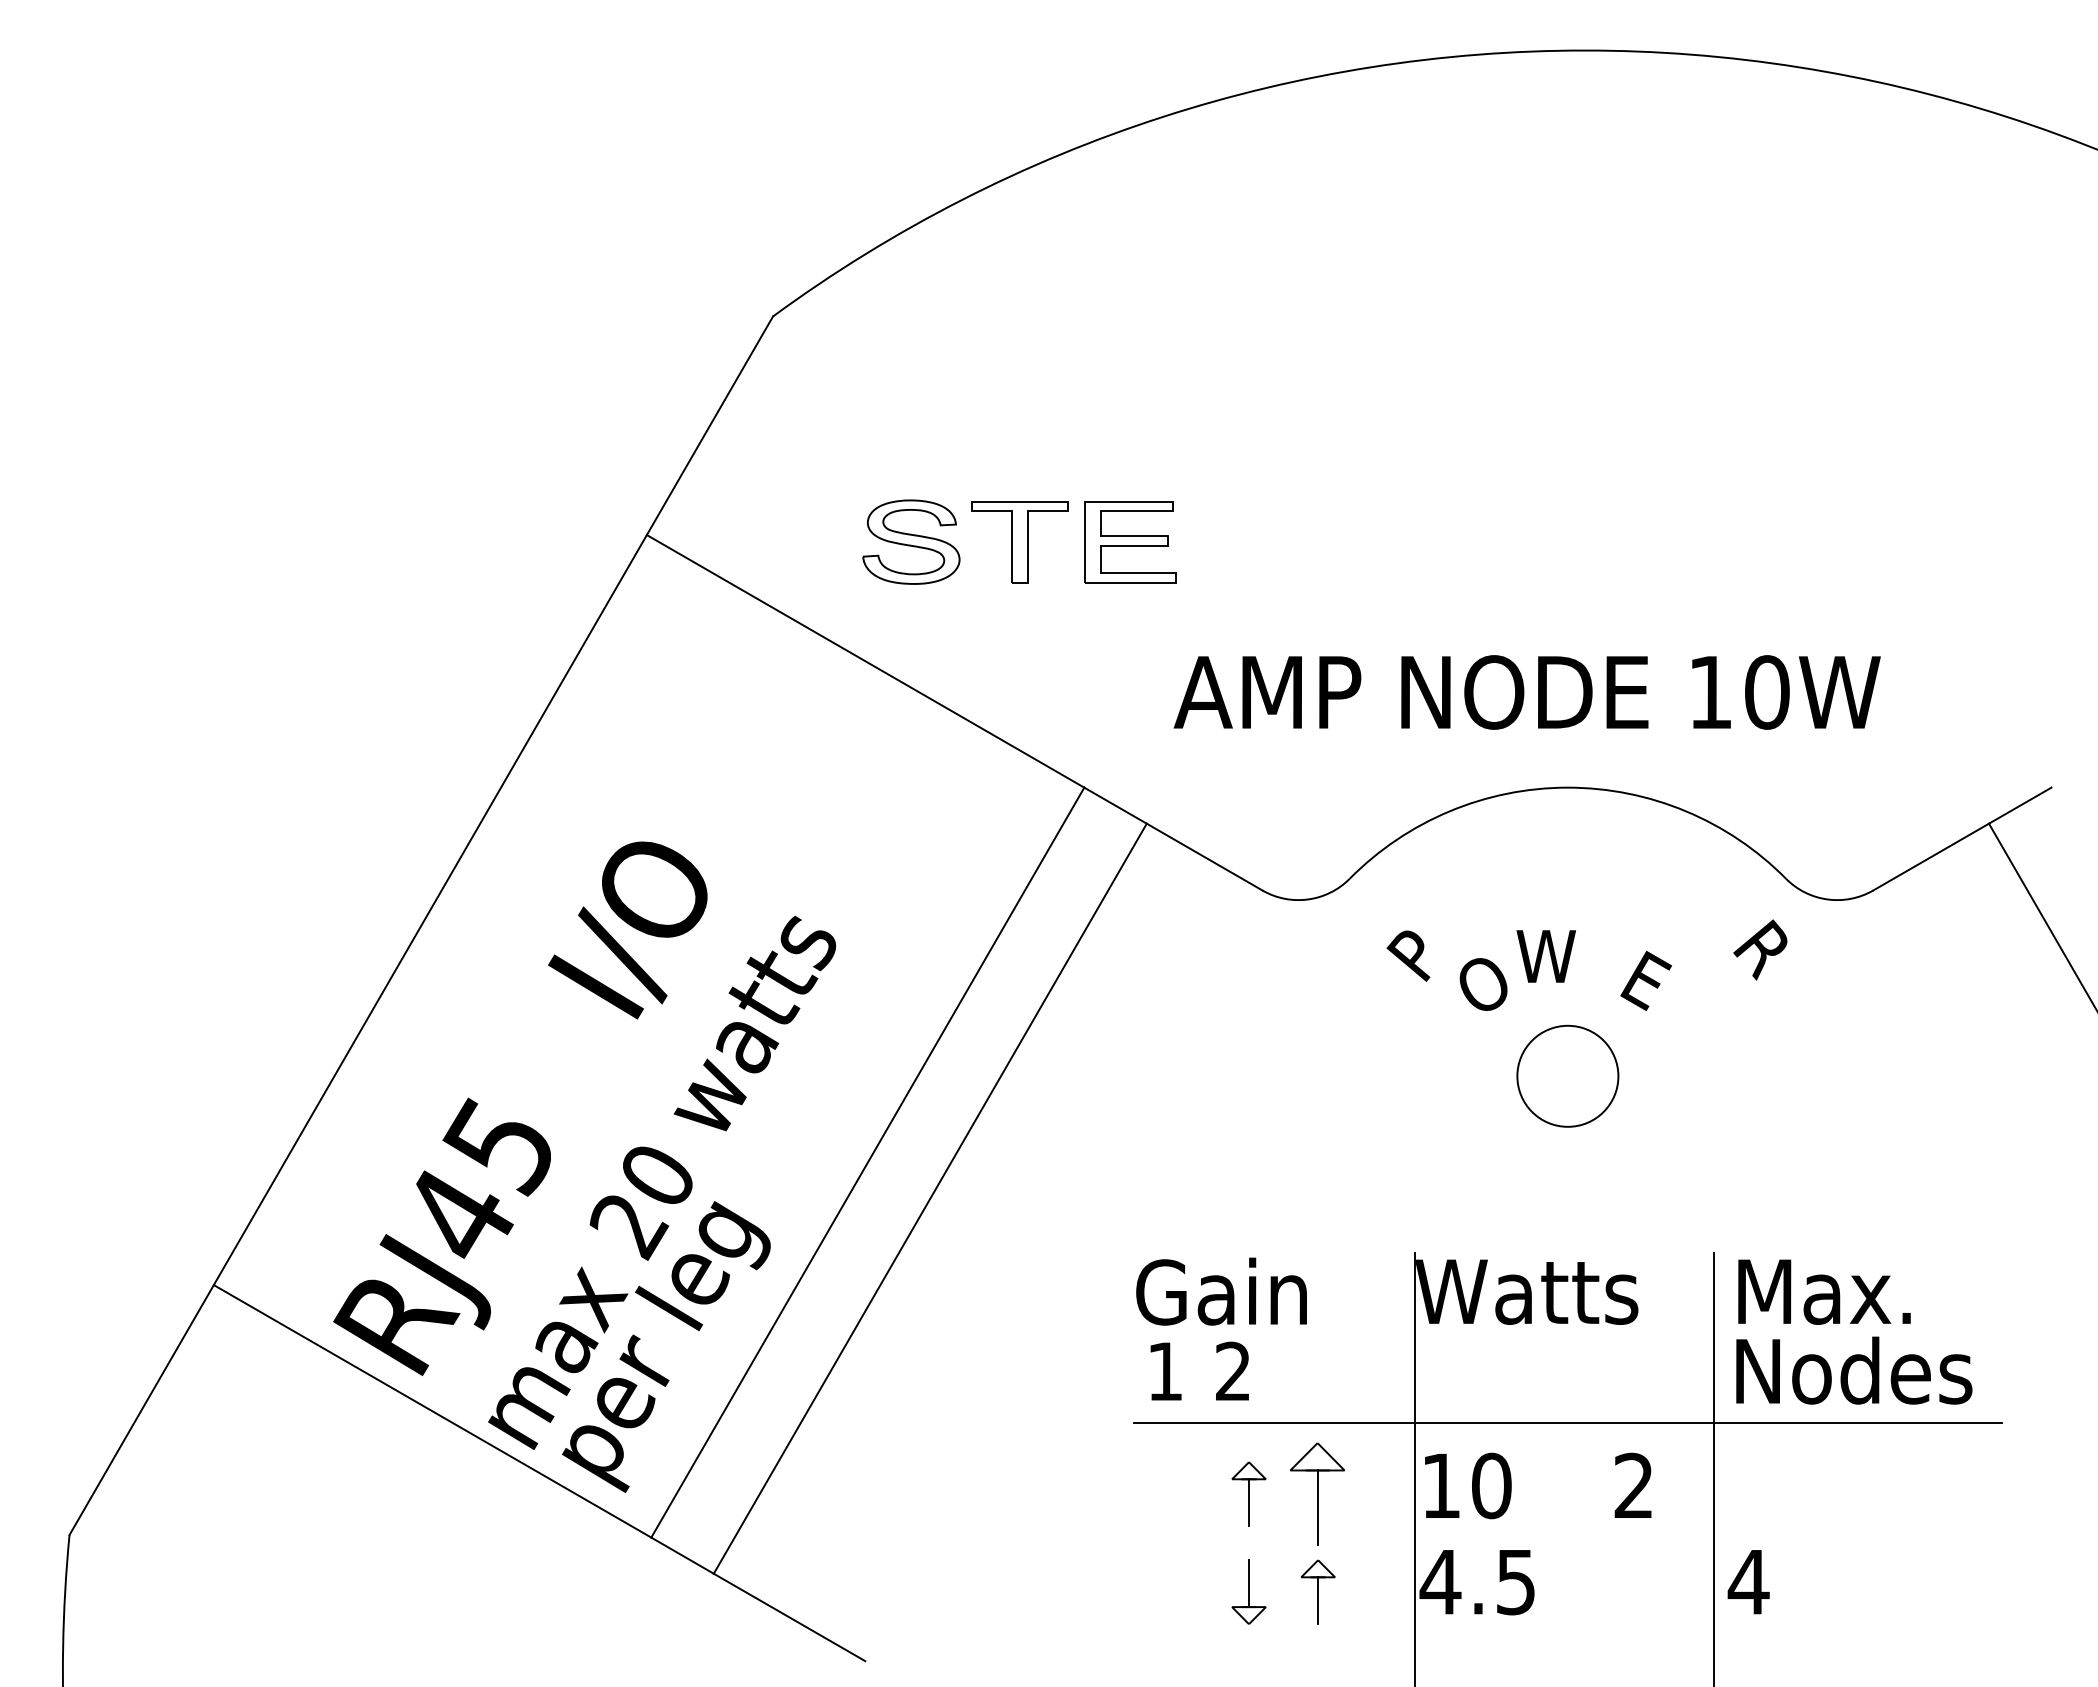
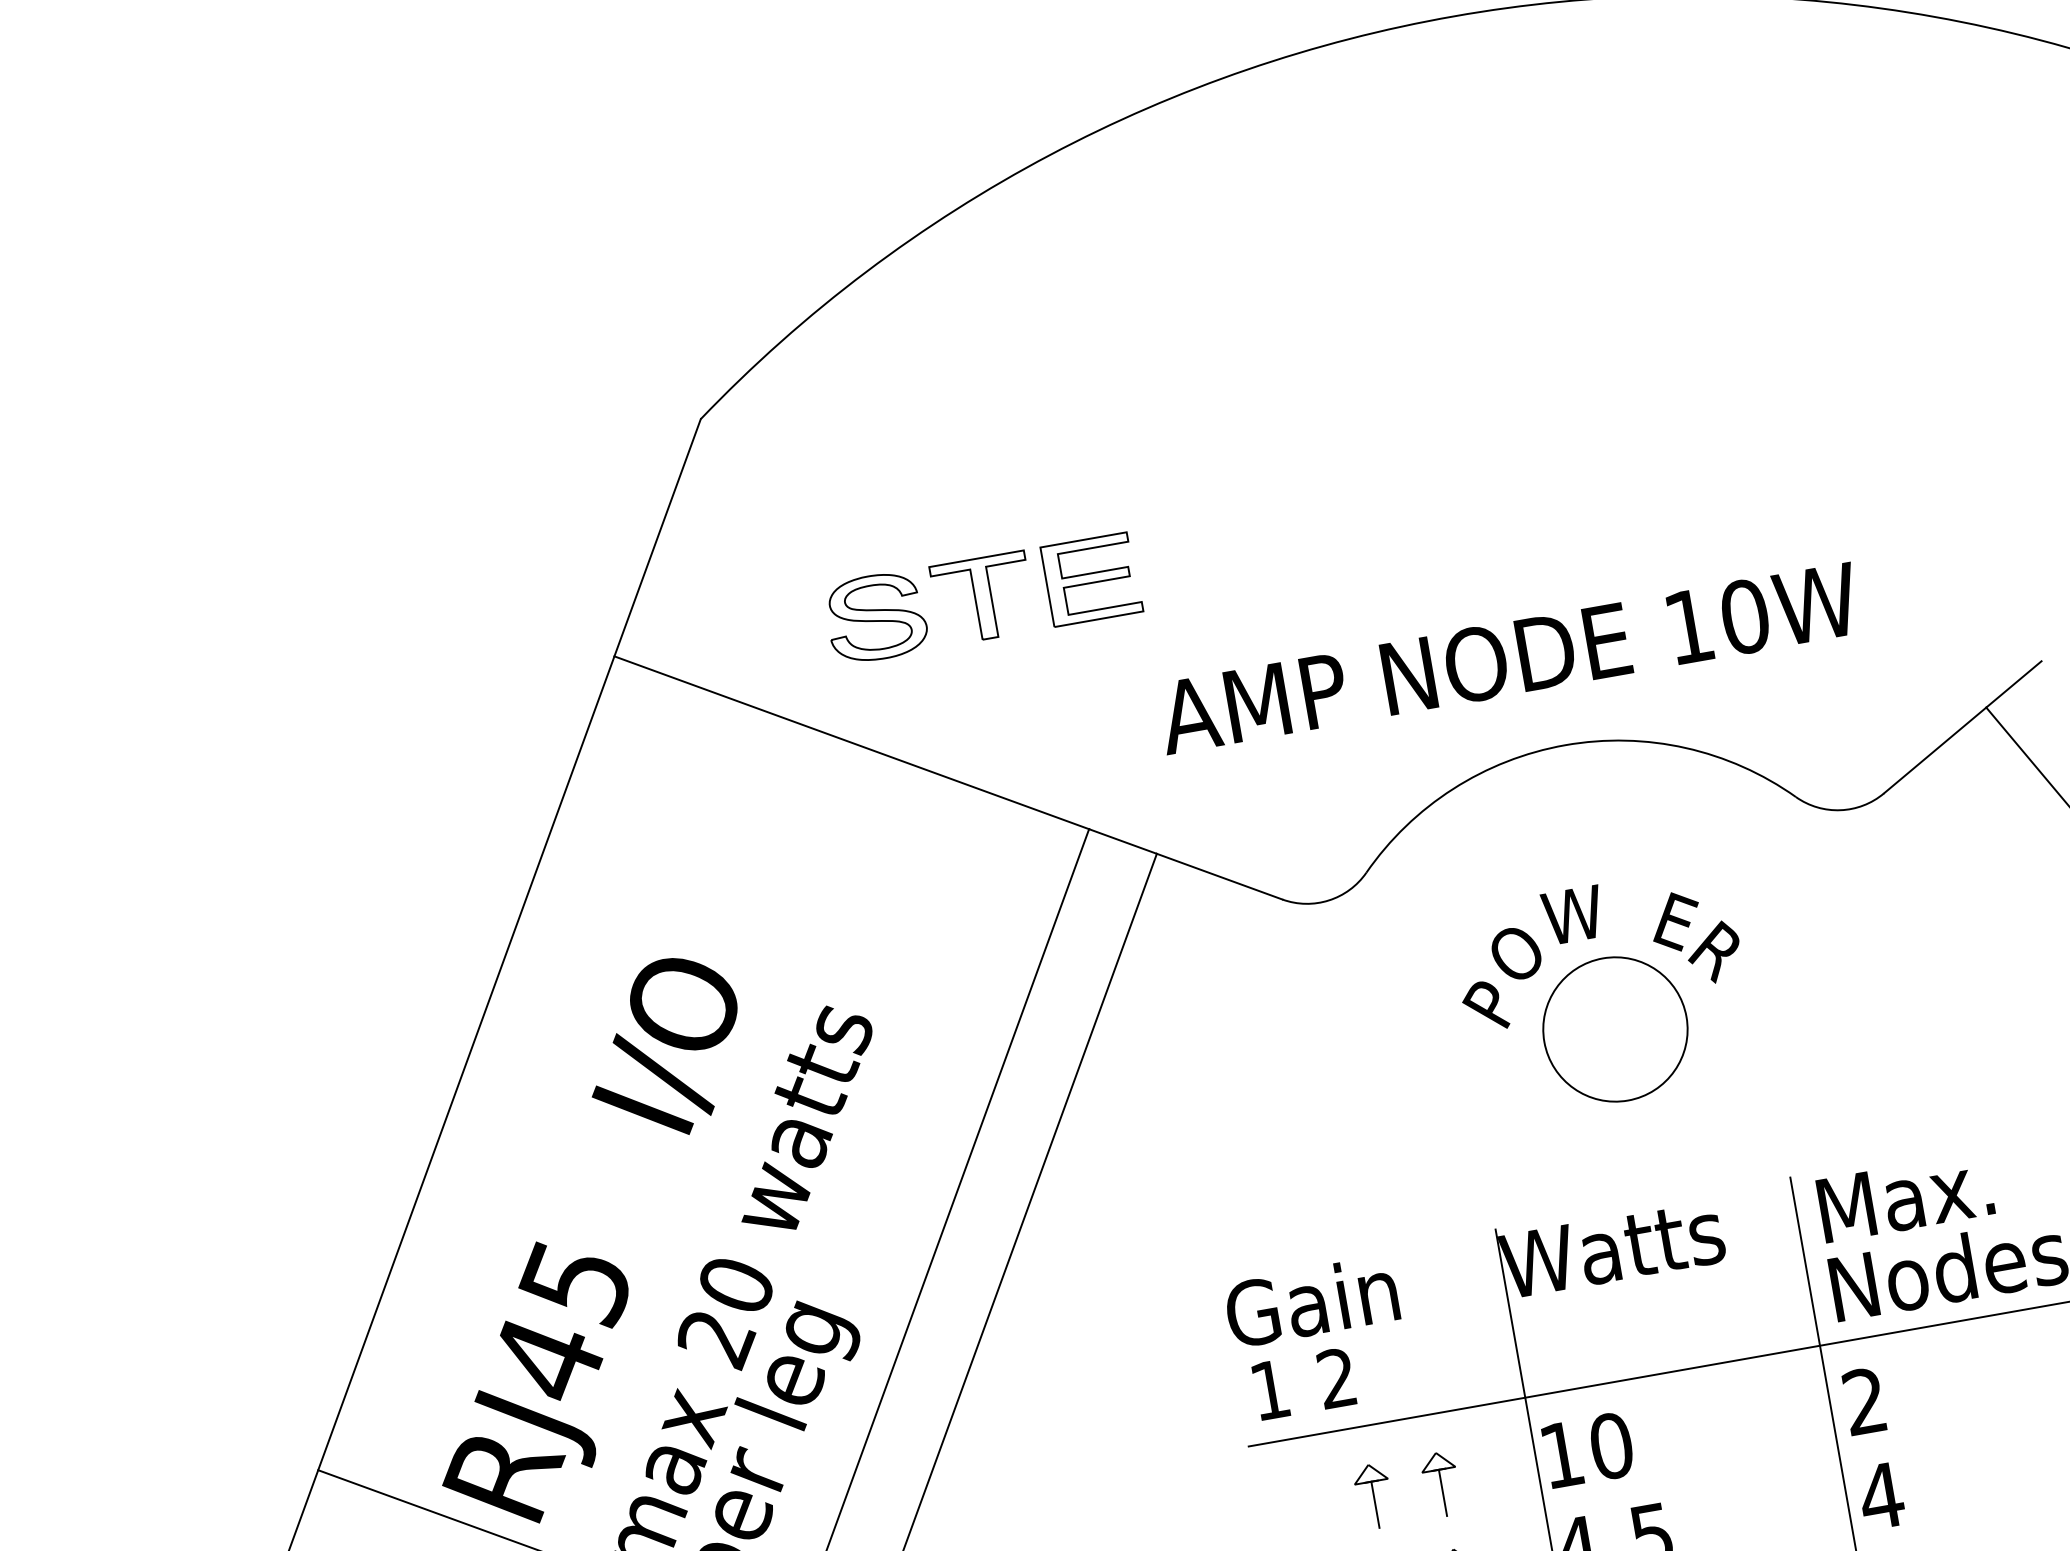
text: (1760, 949) -> (1714, 952), moved
text: (1408, 955) -> (1484, 1005), moved
circle: (1567, 1076) -> (1615, 1029), size x1.43
text: (1632, 1484) -> (1863, 1400), moved
part: (1317, 1493) -> (1441, 1483), size x0.62

